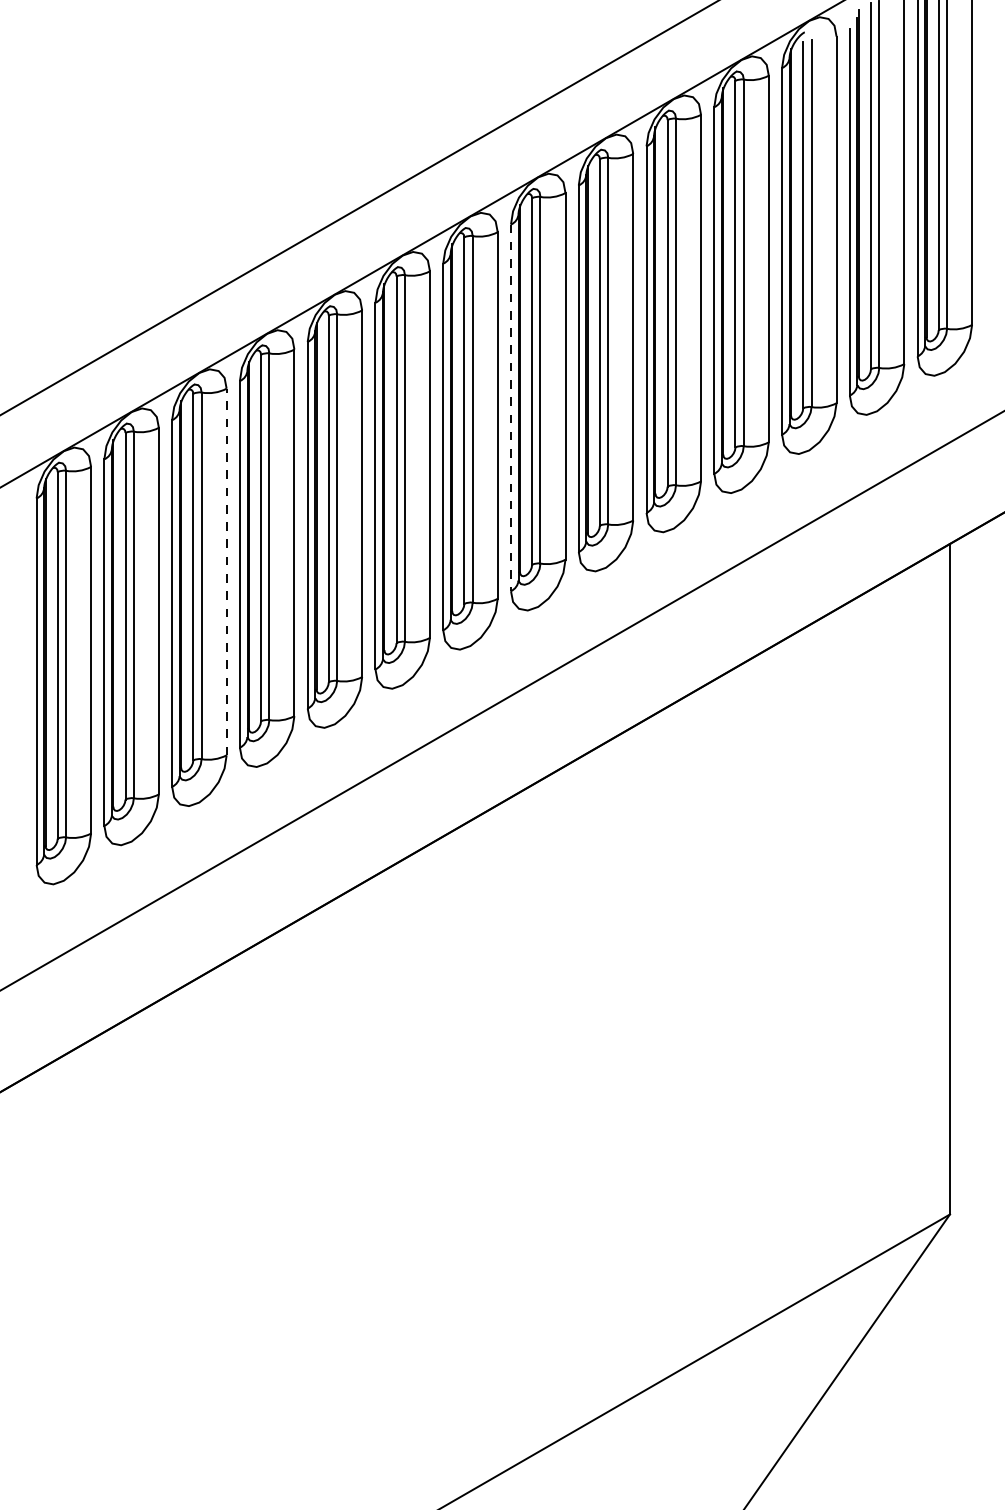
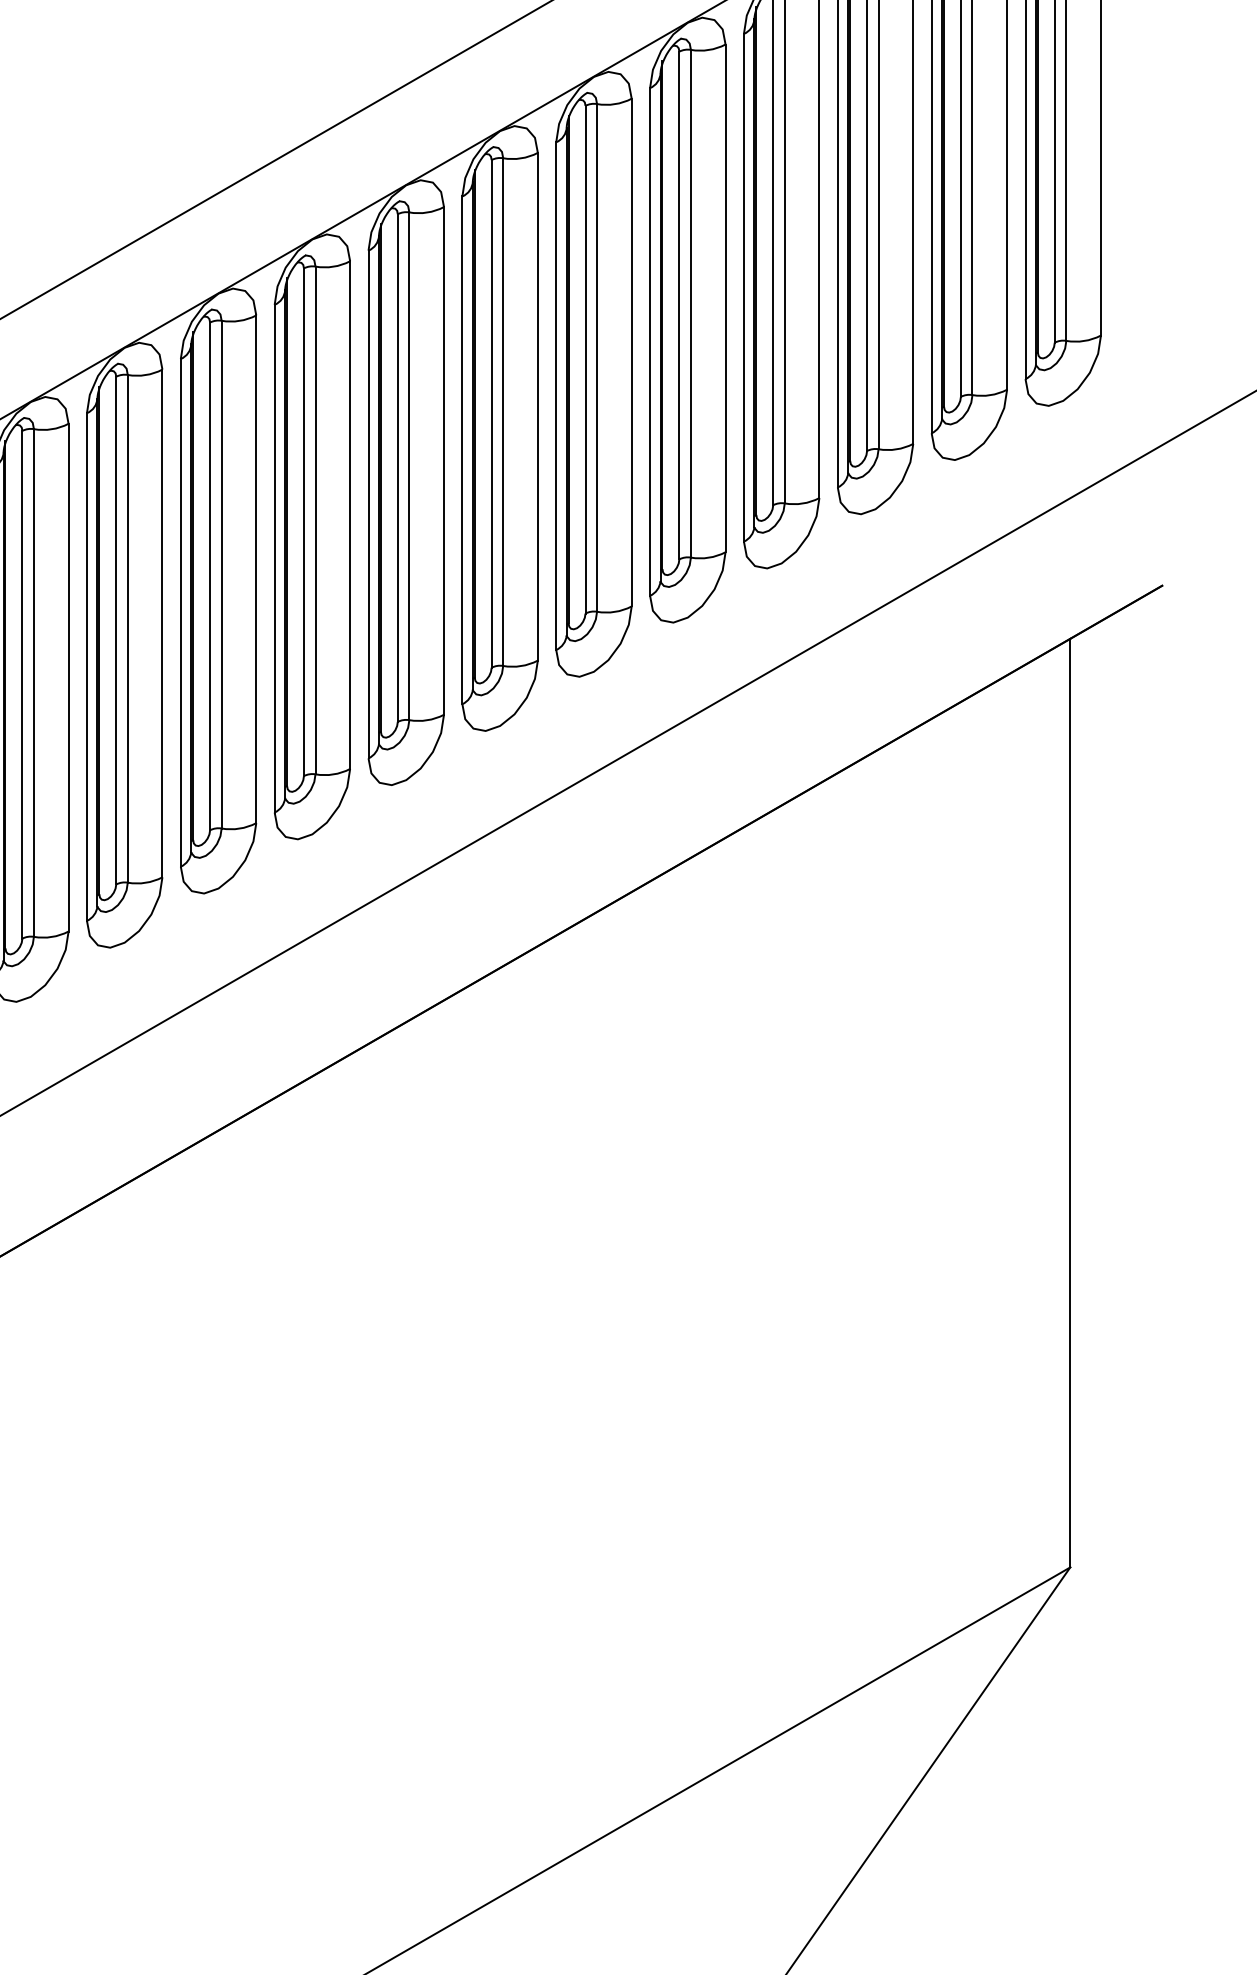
line: (510, 408) -> (461, 451), dashed -> solid
line: (226, 571) -> (68, 676), dashed -> solid

